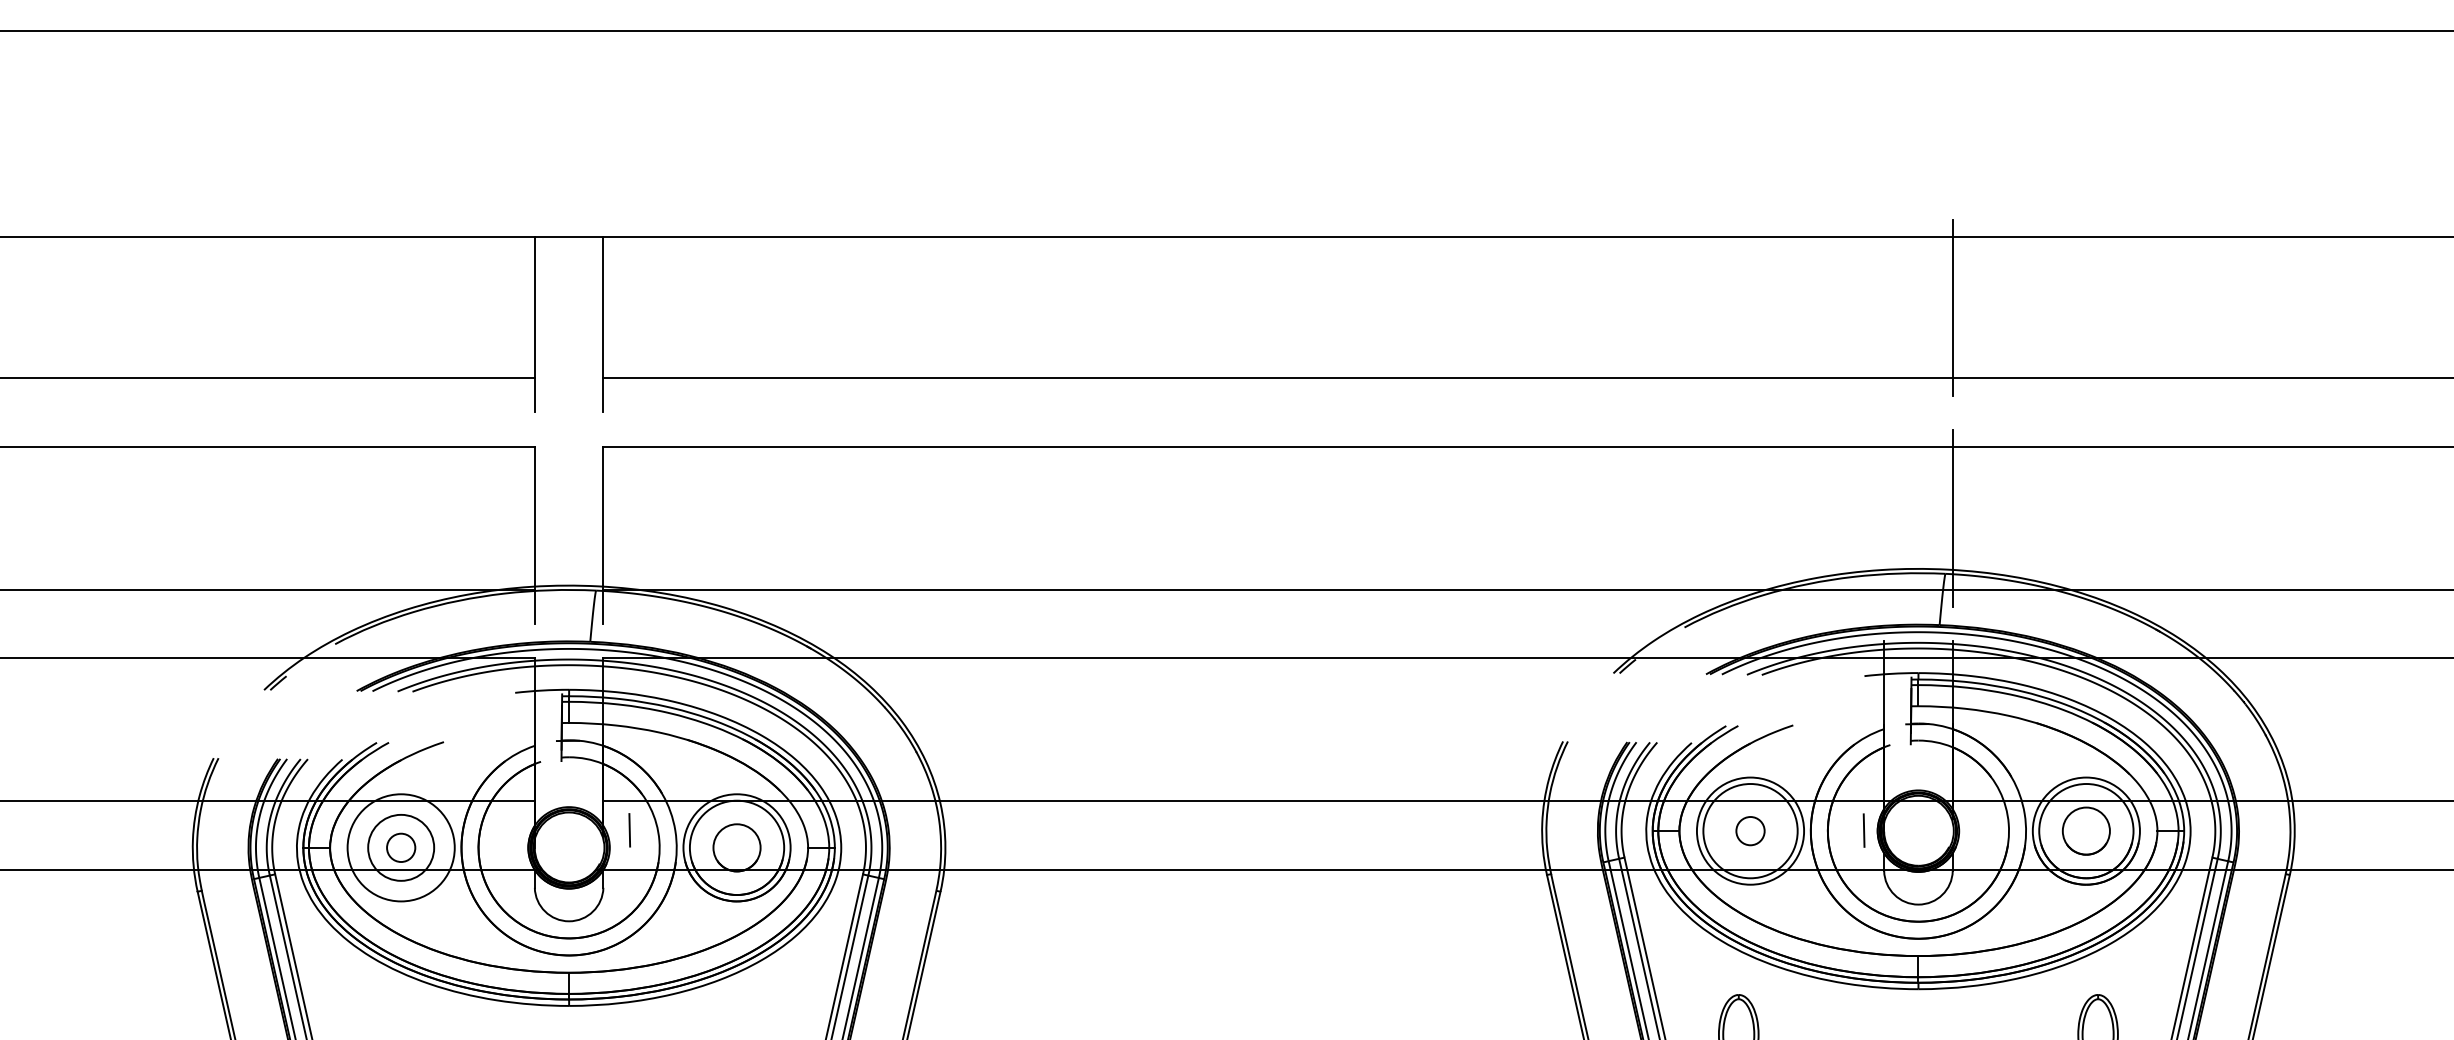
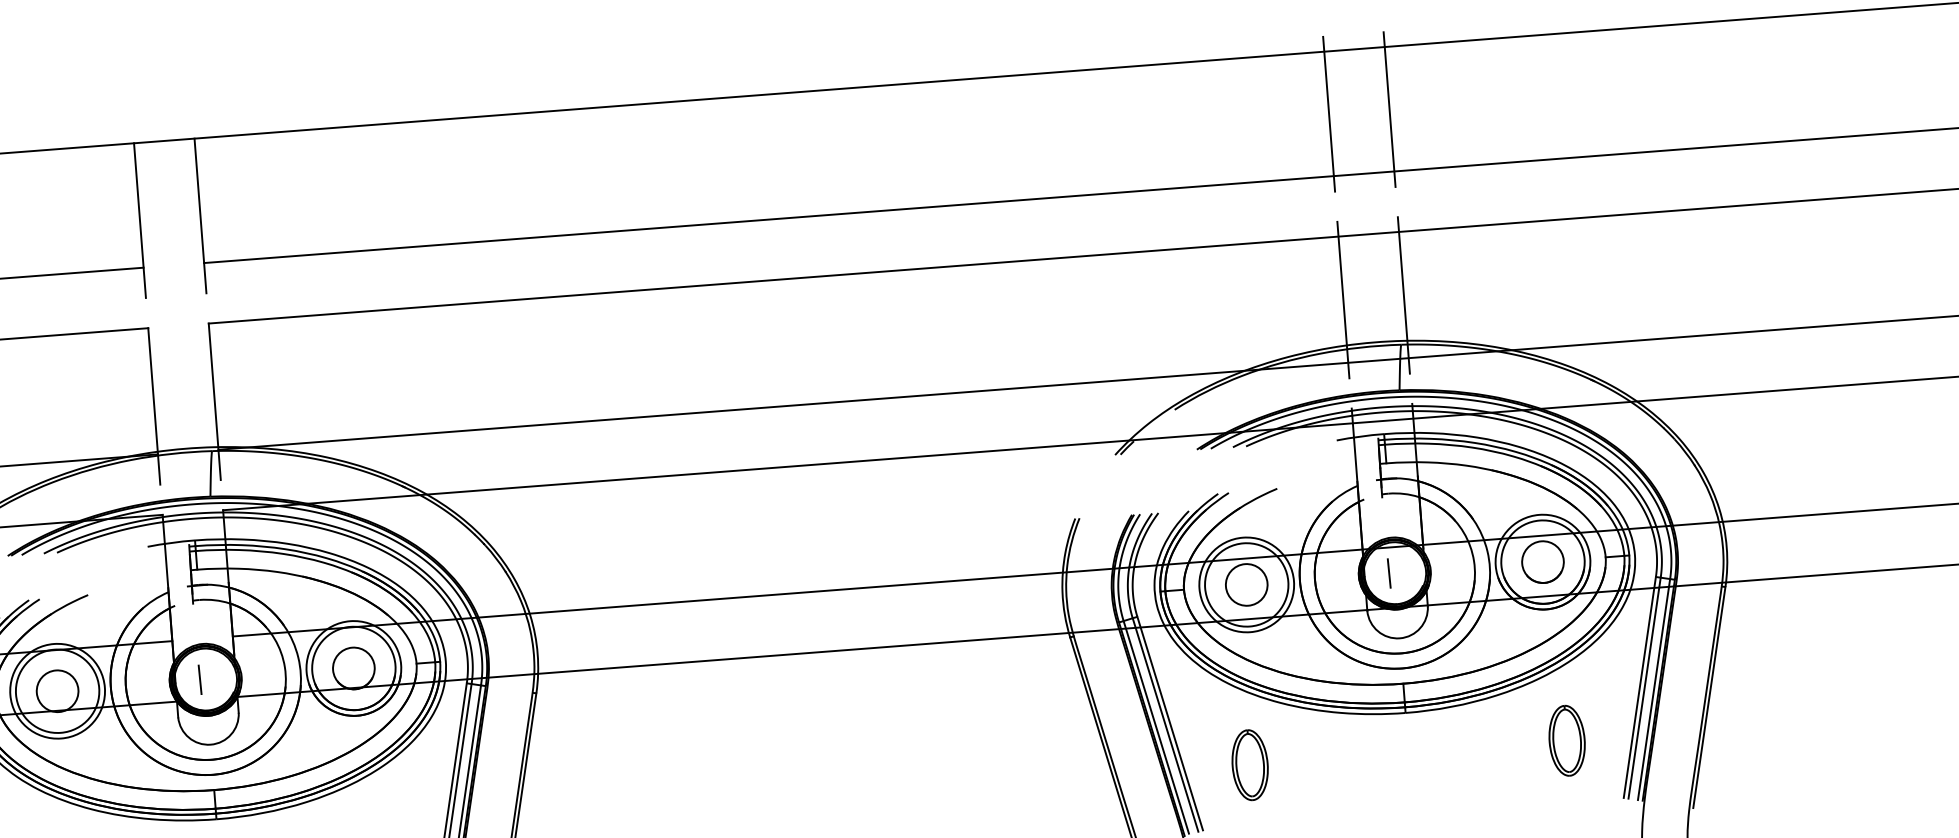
line: (1884, 307) -> (1329, 113), added
line: (1884, 518) -> (1343, 300), added
line: (629, 830) -> (199, 679), moved
circle: (1750, 830) -> (1246, 584), size x1.67
line: (1863, 830) -> (1388, 573), moved
circle: (400, 847) -> (56, 690), size x1.67
circle: (401, 847) -> (57, 690), size x1.43

